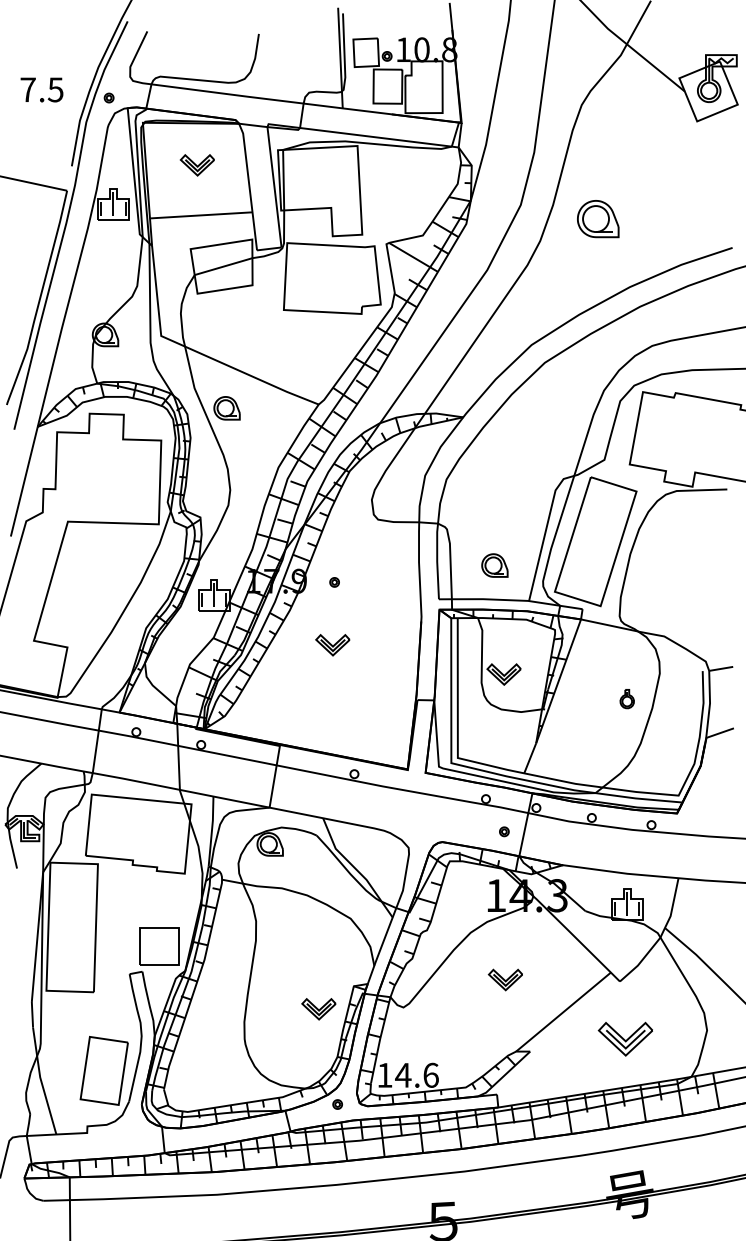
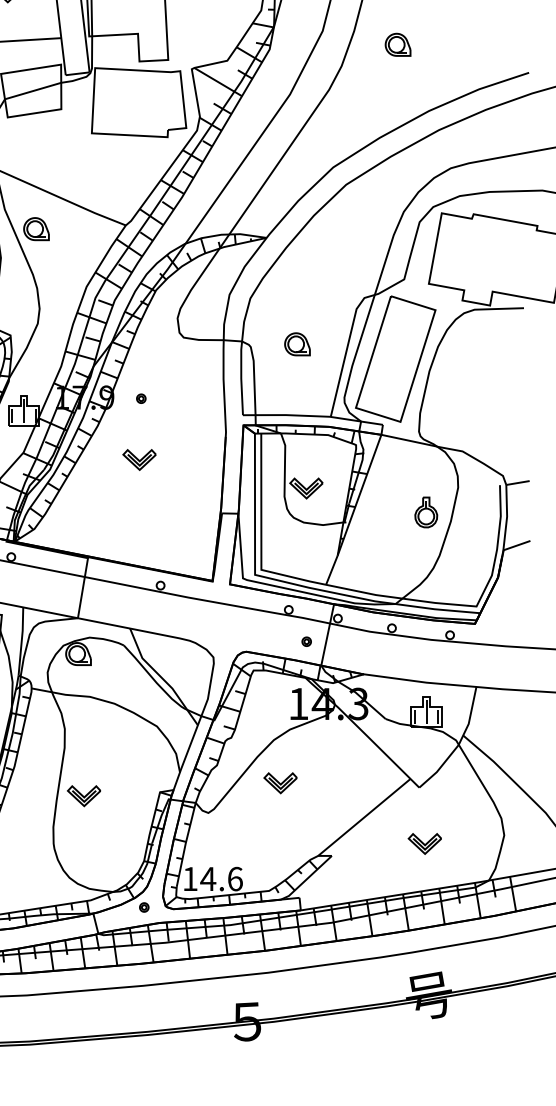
part: (597, 219) -> (397, 45), size x0.62
part: (494, 565) -> (297, 344), moved
part: (627, 698) -> (426, 511), size x1.67
part: (504, 979) -> (279, 782), moved
part: (318, 1009) -> (83, 796), moved
part: (625, 1039) -> (424, 844), size x0.62

